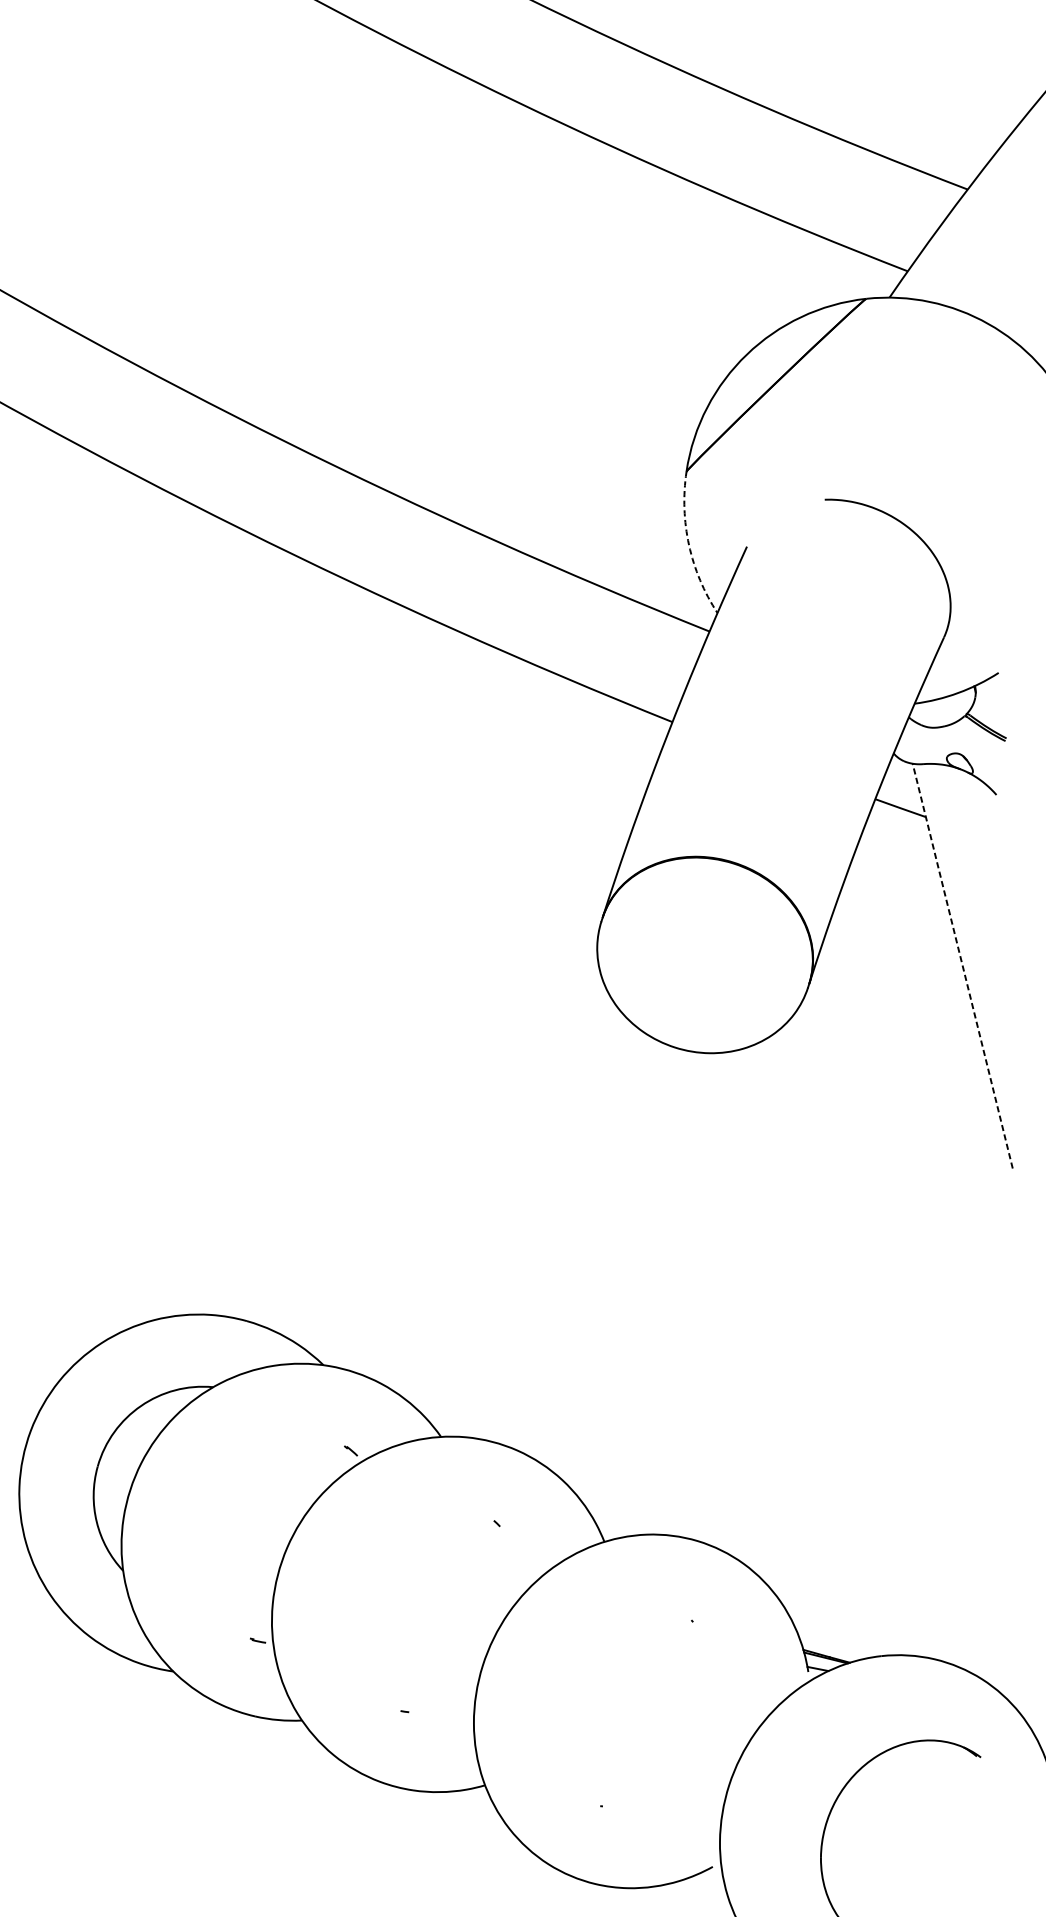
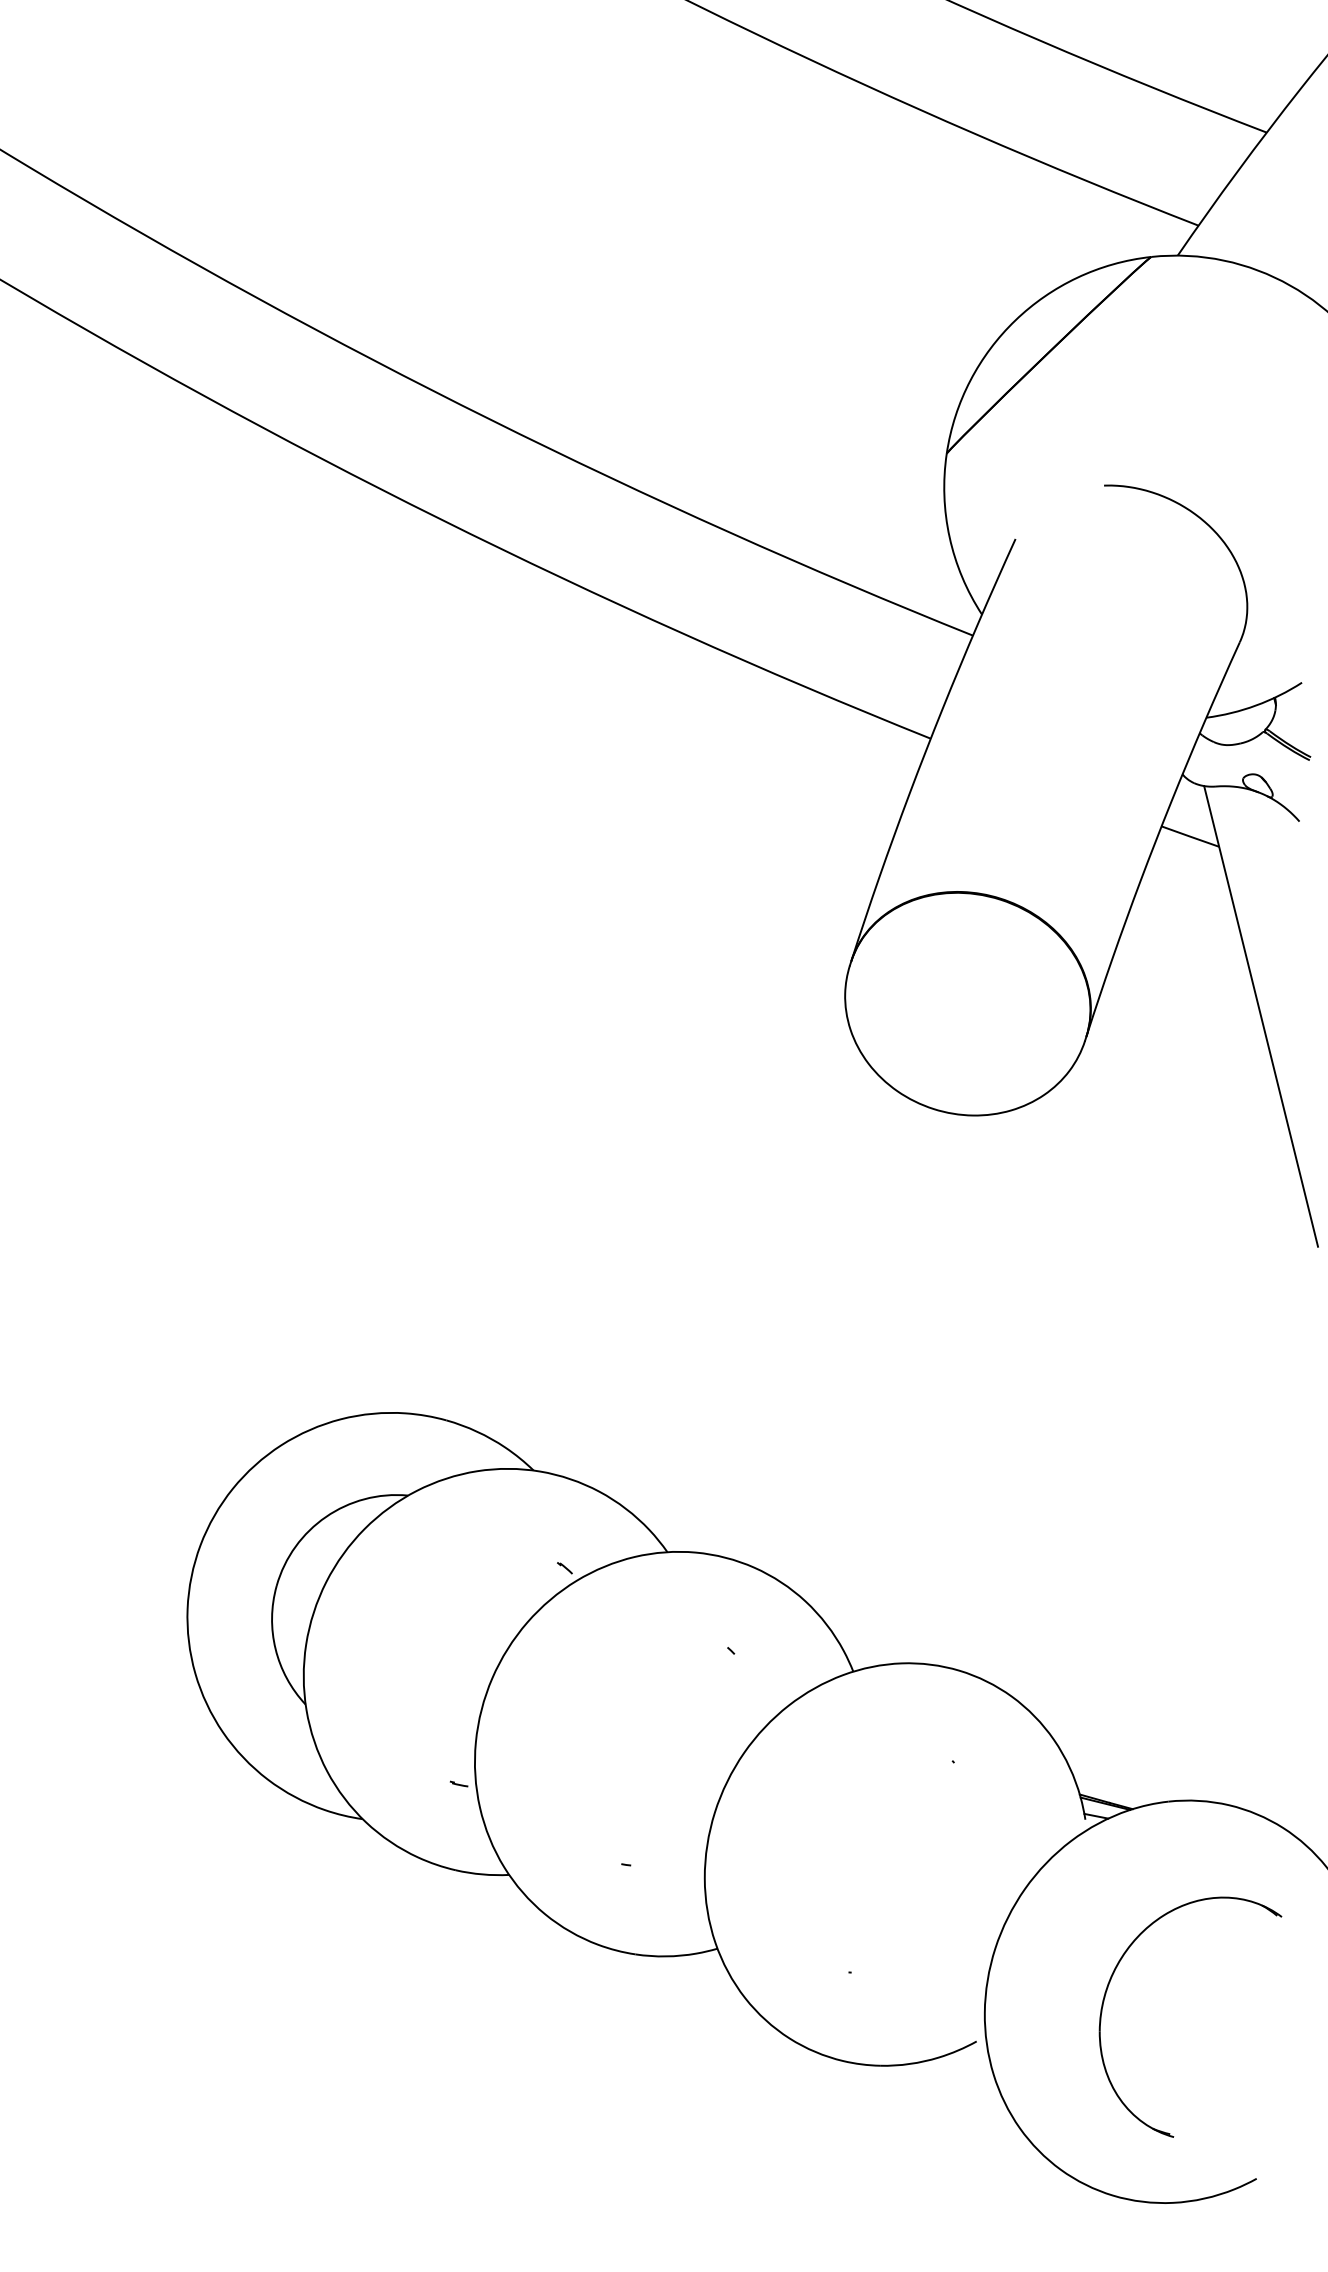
arc: (688, 545) -> (949, 537), dashed -> solid
line: (962, 965) -> (1260, 1015), dashed -> solid

